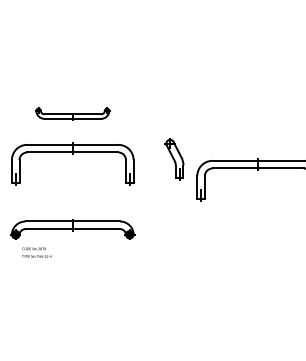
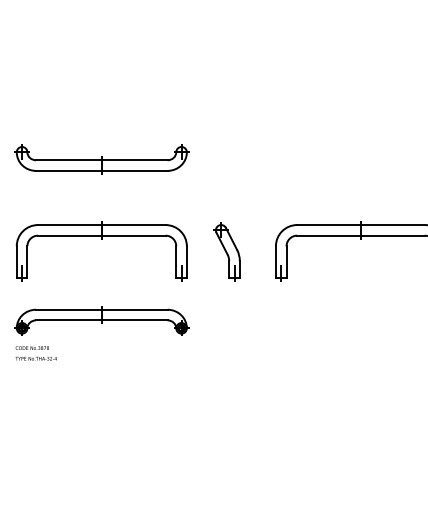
part: (72, 113) -> (101, 158), size x1.67
part: (72, 154) -> (101, 238), moved
part: (174, 159) -> (227, 252), moved
text: (36, 252) -> (35, 353), moved

